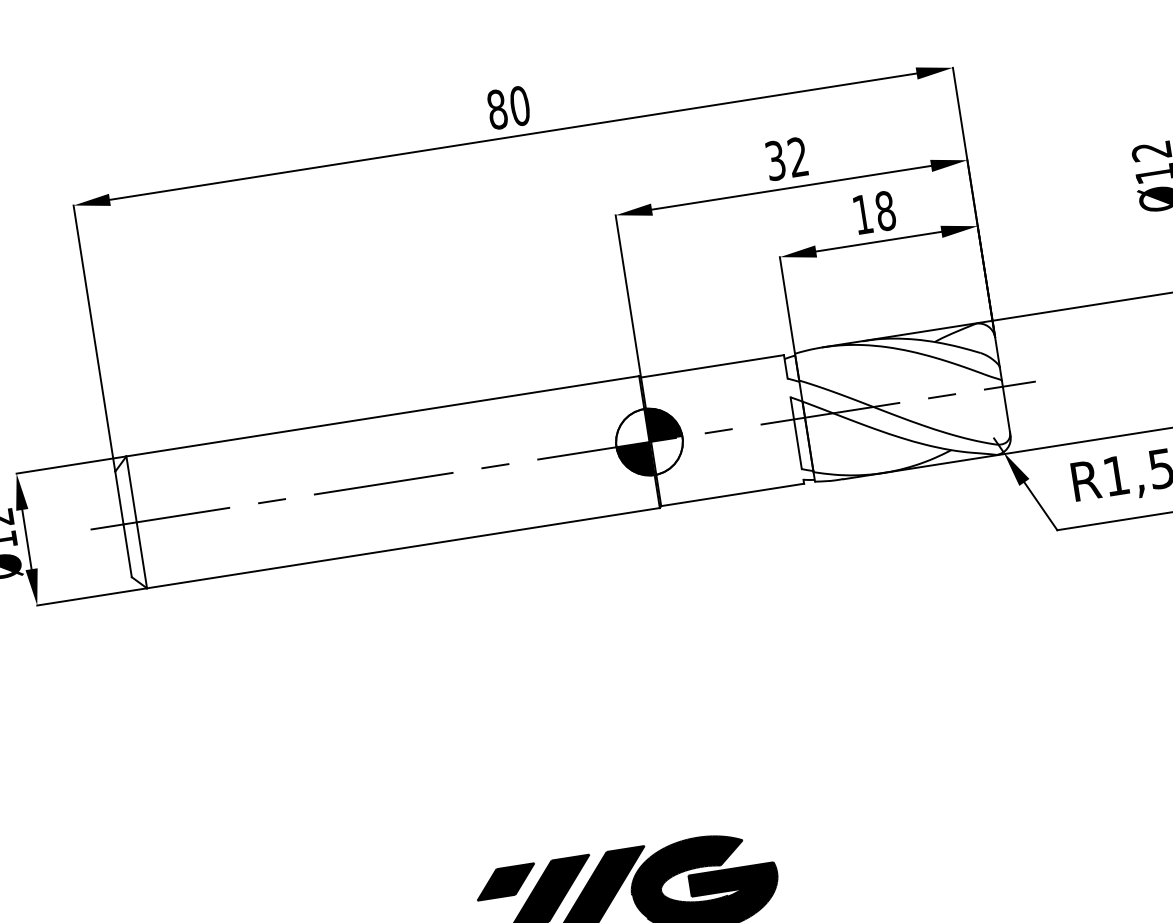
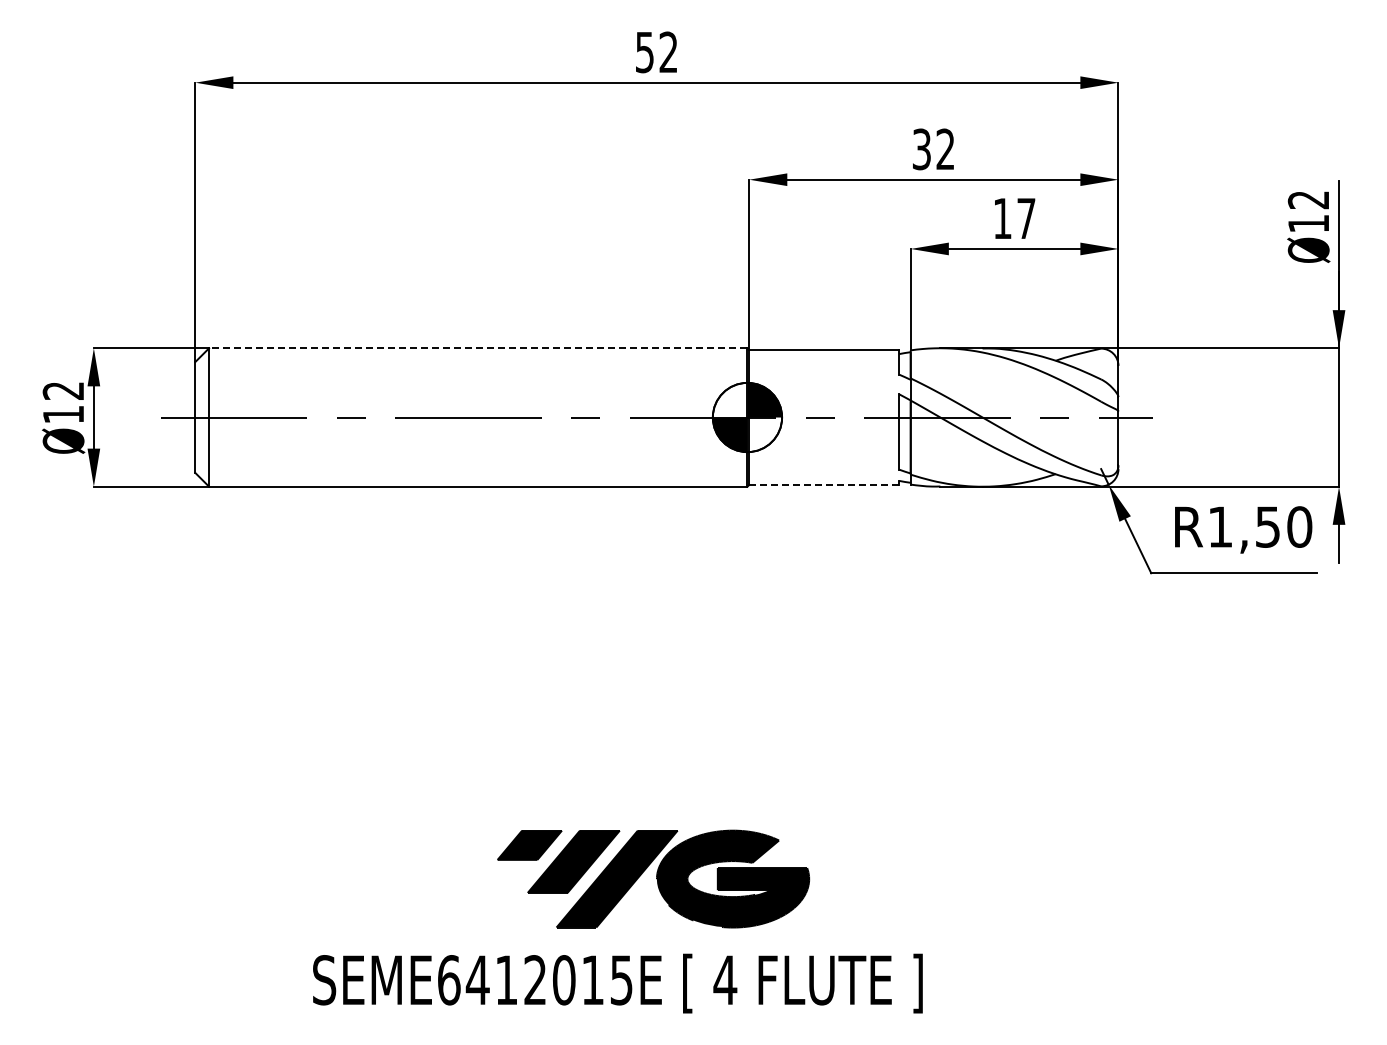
text: (508, 107) -> (656, 52), 80 -> 52
text: (885, 210) -> (1026, 218), 18 -> 17
line: (382, 416) -> (477, 348), solid -> dashed
line: (733, 495) -> (824, 485), solid -> dashed

